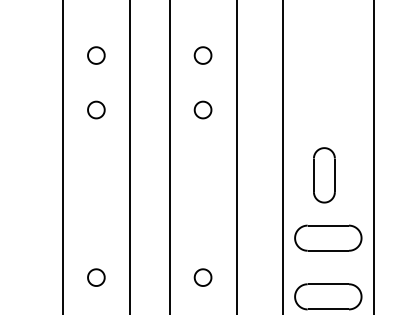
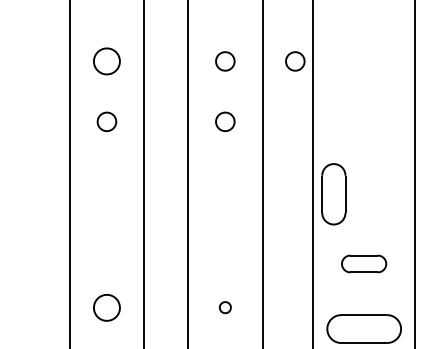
part: (95, 55) -> (106, 61), size x1.4
part: (266, 55) -> (295, 61), added
part: (324, 175) -> (333, 194), moved
part: (327, 237) -> (363, 263), size x0.6
part: (95, 277) -> (106, 307), size x1.4
part: (203, 277) -> (225, 307), size x0.6

